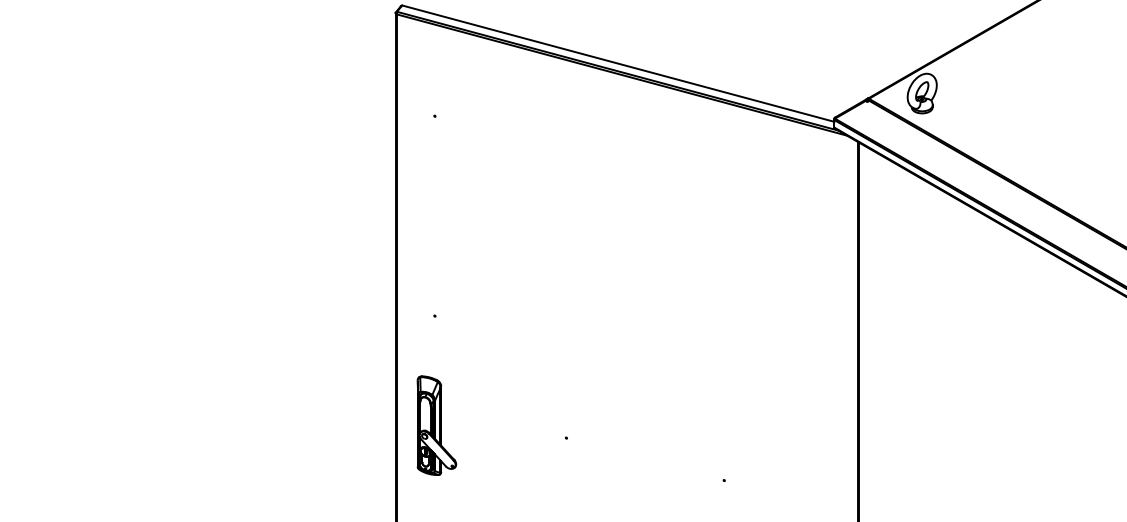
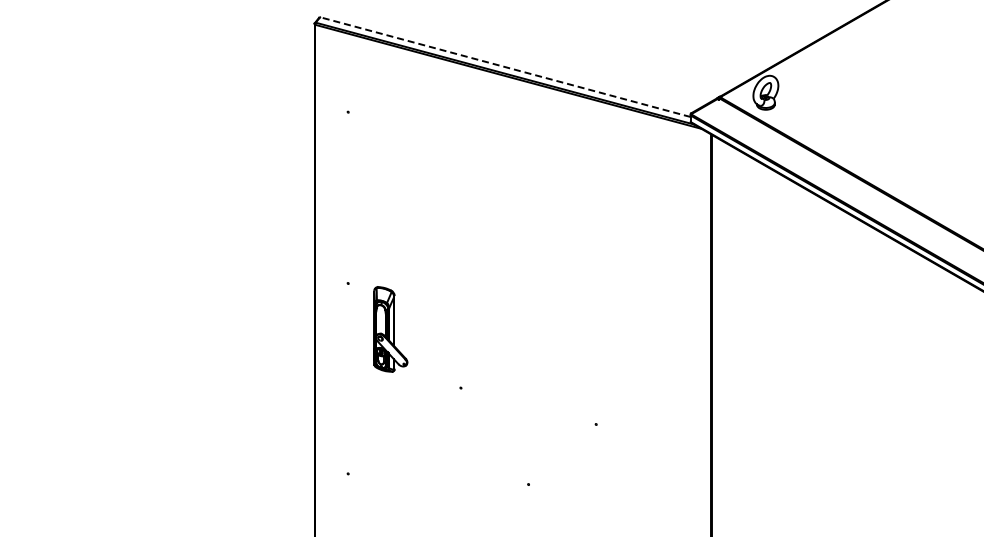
line: (618, 64) -> (505, 67), solid -> dashed
part: (436, 425) -> (390, 329), moved

